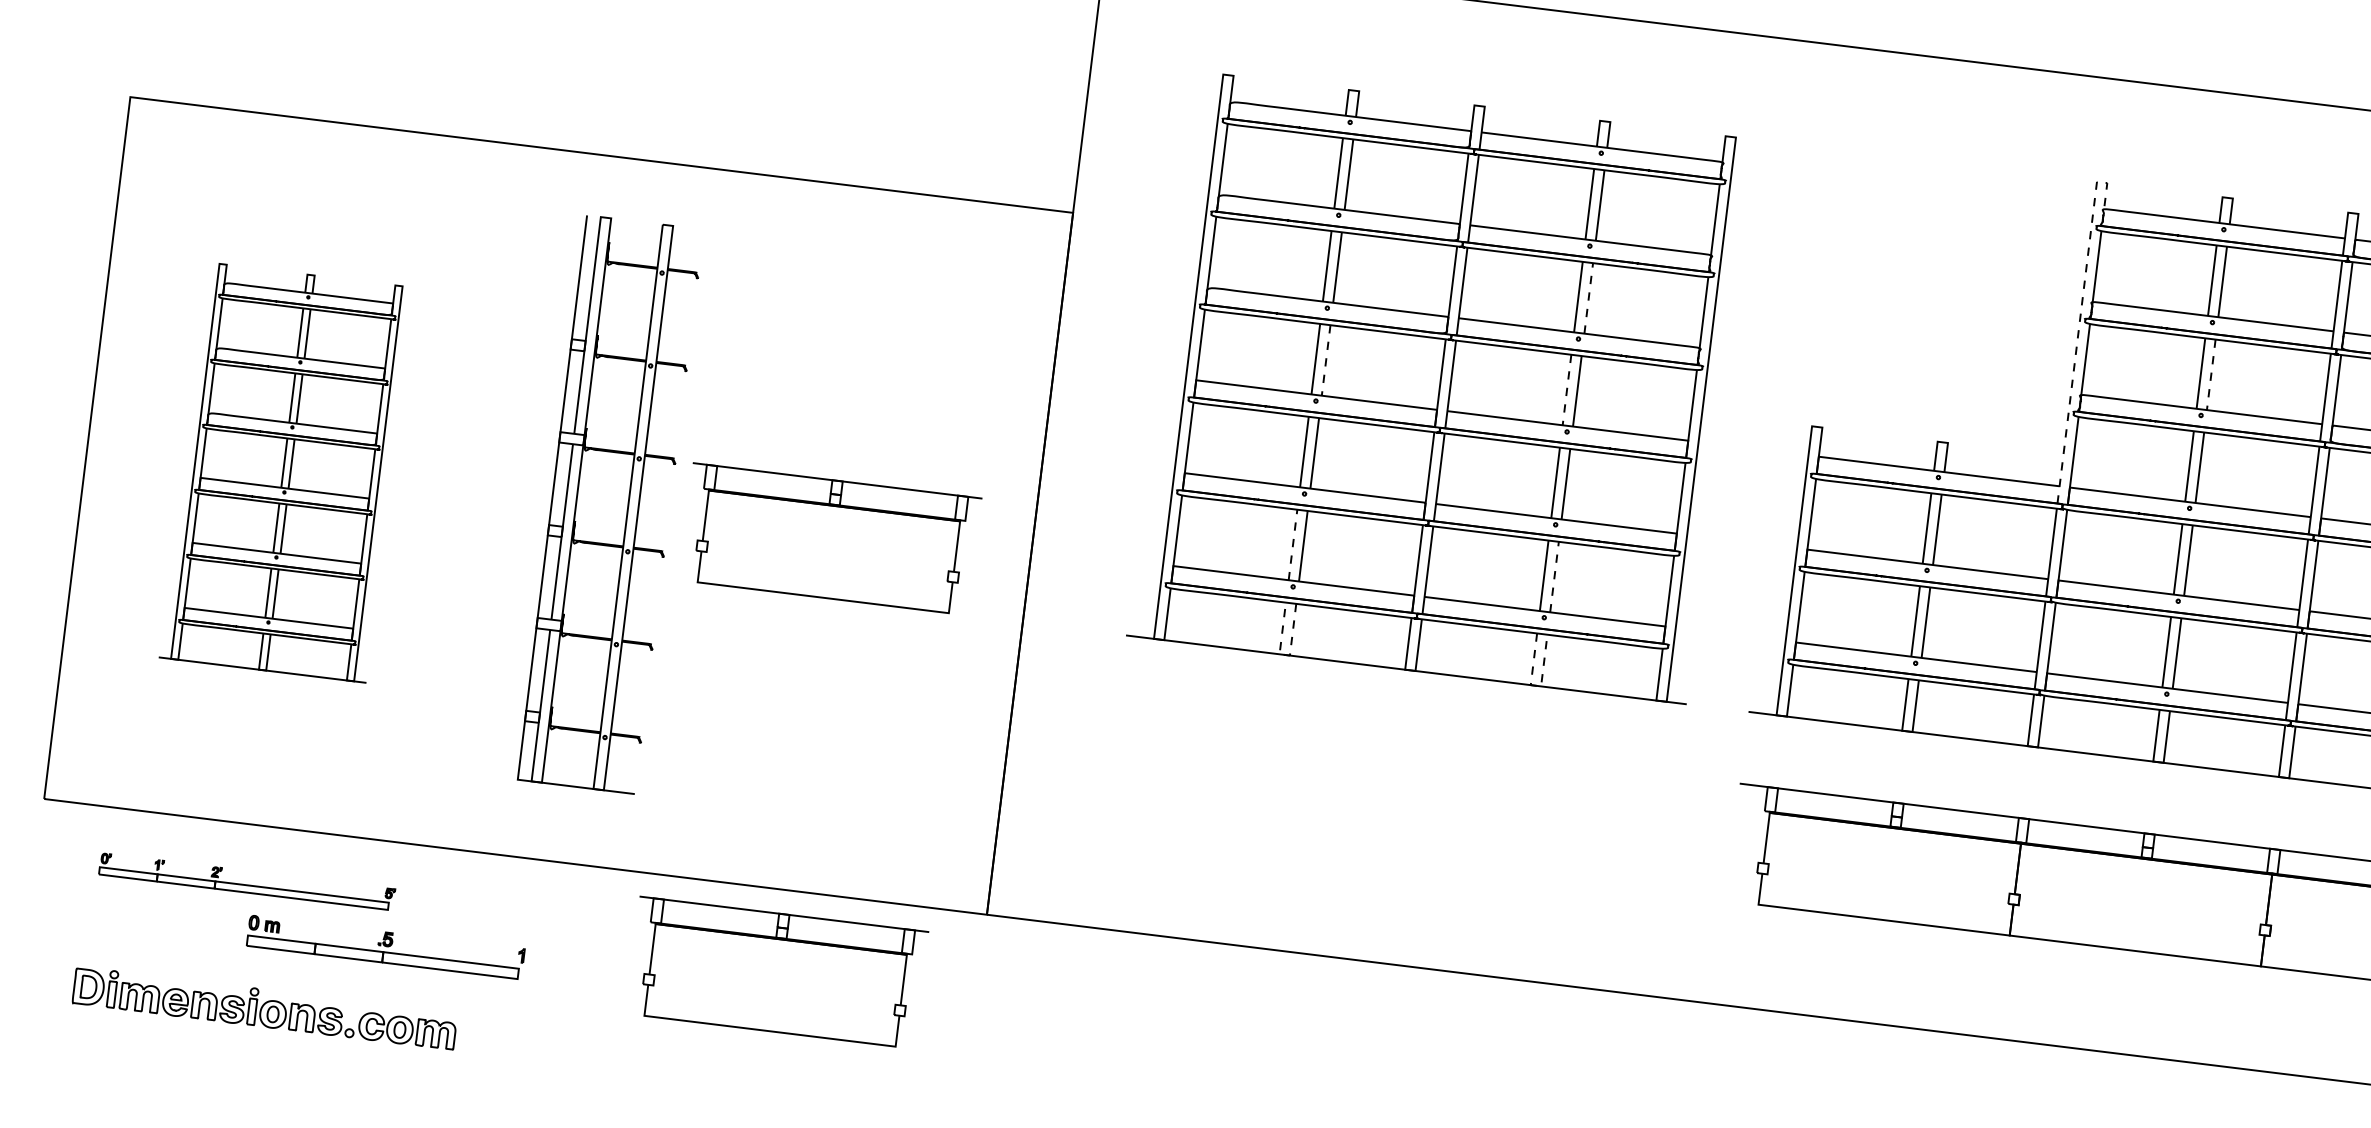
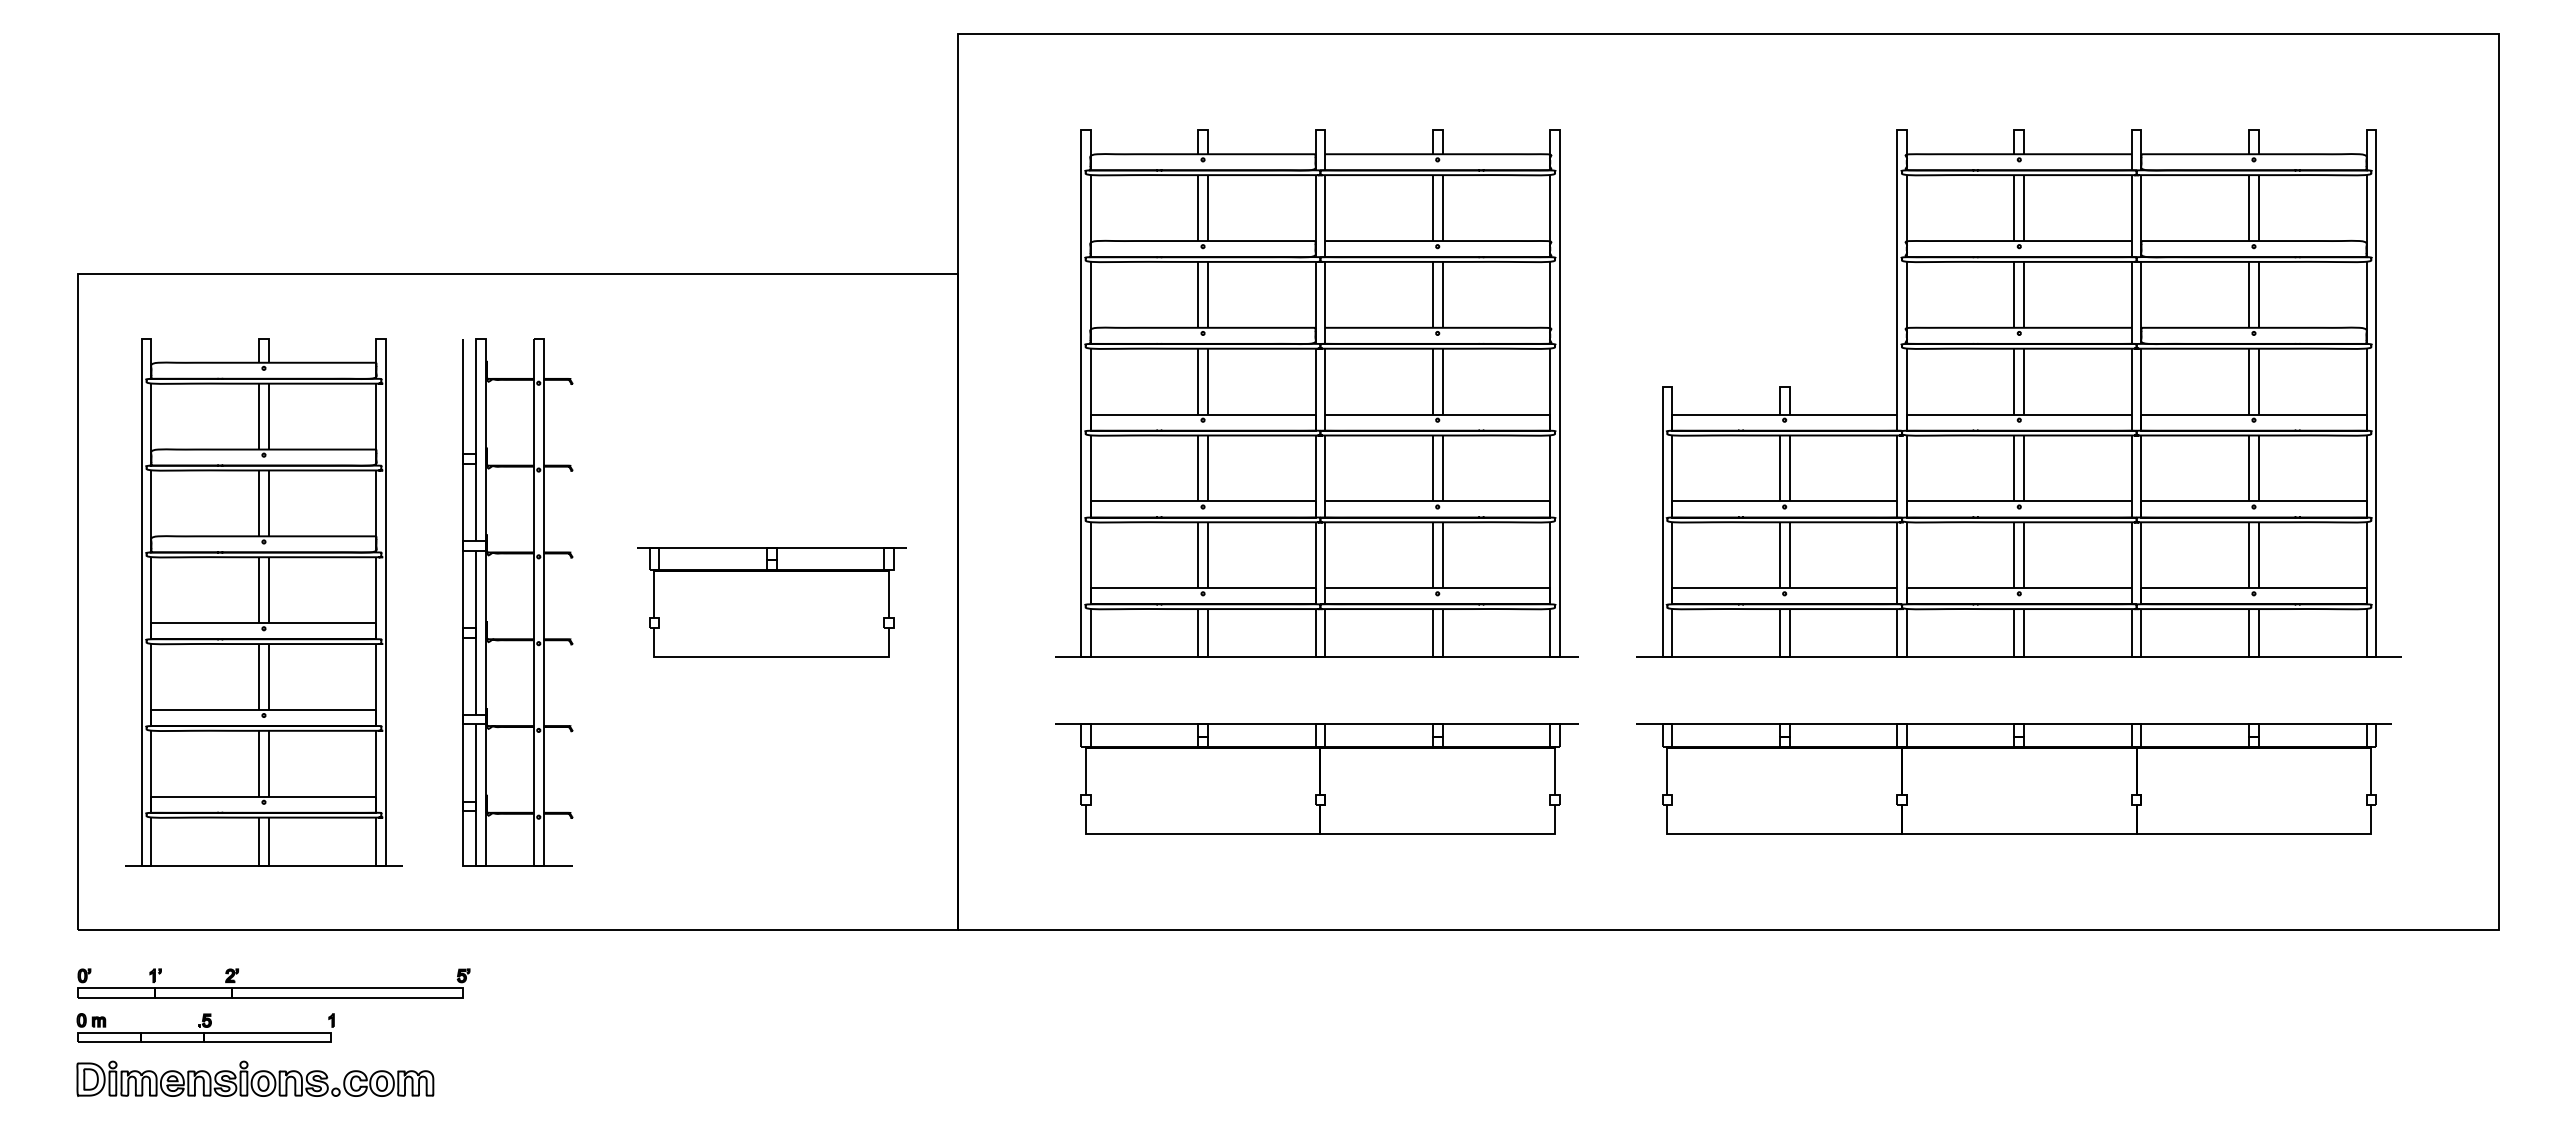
line: (1588, 297) -> (1442, 294), dashed -> solid
line: (2081, 313) -> (1897, 253), dashed -> solid
line: (1325, 360) -> (1207, 381), dashed -> solid
line: (2211, 374) -> (2024, 294), dashed -> solid
line: (1566, 389) -> (1432, 381), dashed -> solid
part: (286, 472) -> (263, 602), size x1.43
part: (610, 504) -> (517, 602), moved
line: (1293, 545) -> (1198, 555), dashed -> solid
line: (1554, 577) -> (1442, 555), dashed -> solid
line: (1285, 655) -> (1203, 657), dashed -> solid
line: (1535, 685) -> (1437, 657), dashed -> solid
part: (1390, 799) -> (1316, 778), added
part: (246, 881) -> (273, 983), size x1.43
part: (385, 946) -> (205, 1027), moved
part: (776, 972) -> (771, 1007), removed
part: (265, 1007) -> (255, 1078), moved

